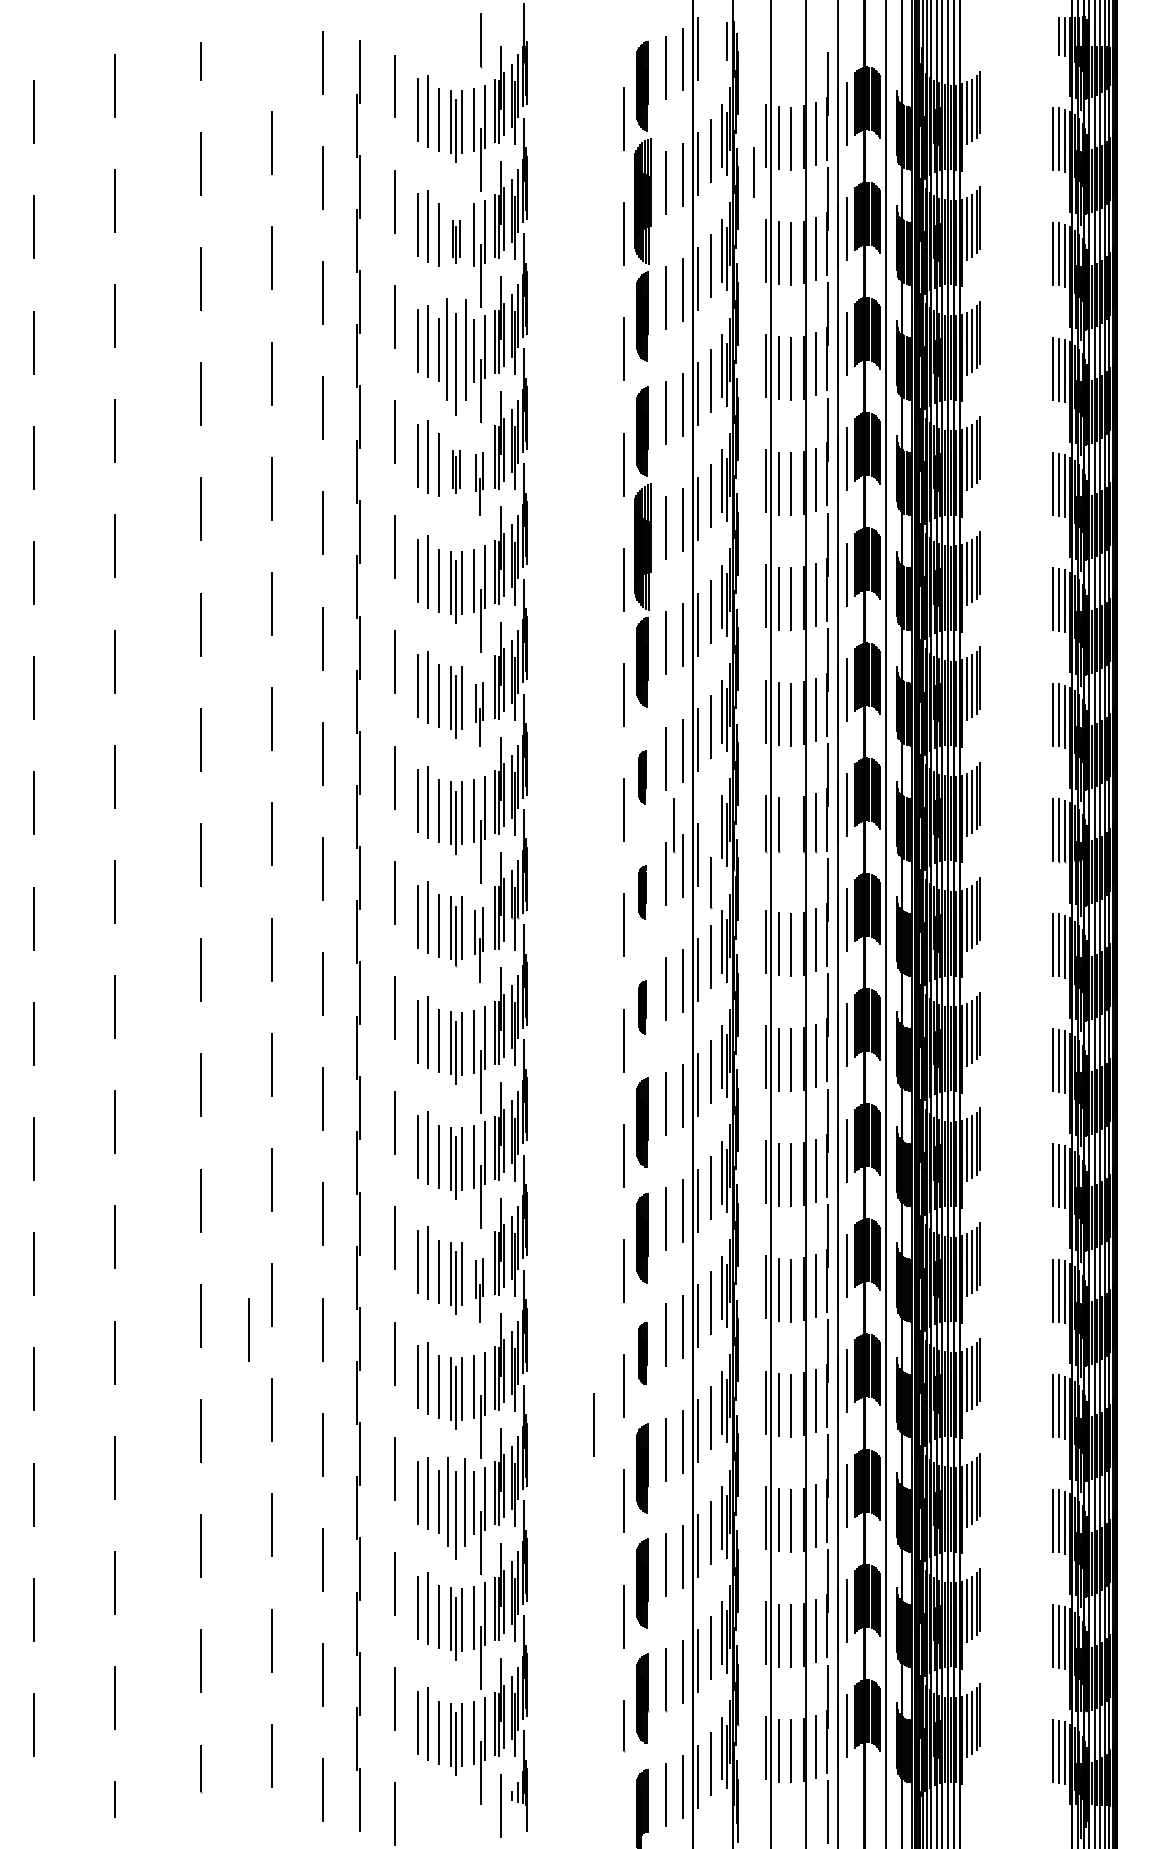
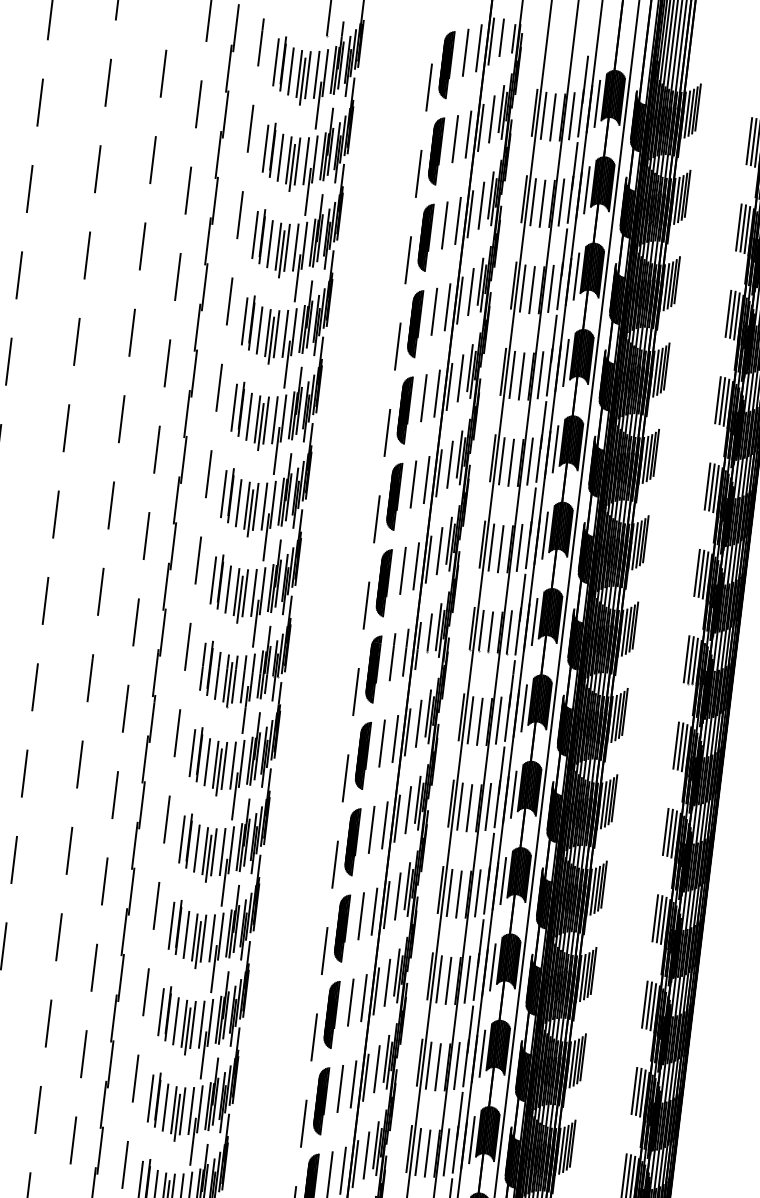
line: (753, 172) -> (501, 38), moved
part: (642, 201) -> (435, 151), size x0.71
part: (456, 241) -> (292, 164), size x1.67
part: (456, 356) -> (282, 250), size x0.62
part: (456, 472) -> (271, 337), size x1.67
part: (479, 483) -> (288, 347), size x1.67
part: (642, 546) -> (404, 409), size x0.71
part: (479, 714) -> (267, 520), size x1.67
part: (642, 777) -> (383, 582), size x1.67
line: (674, 825) -> (490, 632), moved
line: (711, 883) -> (430, 633), moved
part: (642, 892) -> (373, 669), size x1.67
part: (479, 944) -> (246, 693), size x1.43
part: (642, 1007) -> (362, 755), size x1.67
part: (479, 1290) -> (214, 952), size x1.67
line: (248, 1329) -> (38, 960), removed
part: (642, 1353) -> (331, 1014), size x1.43
line: (593, 1424) -> (288, 1063), removed
part: (456, 1508) -> (177, 1113), size x0.71

